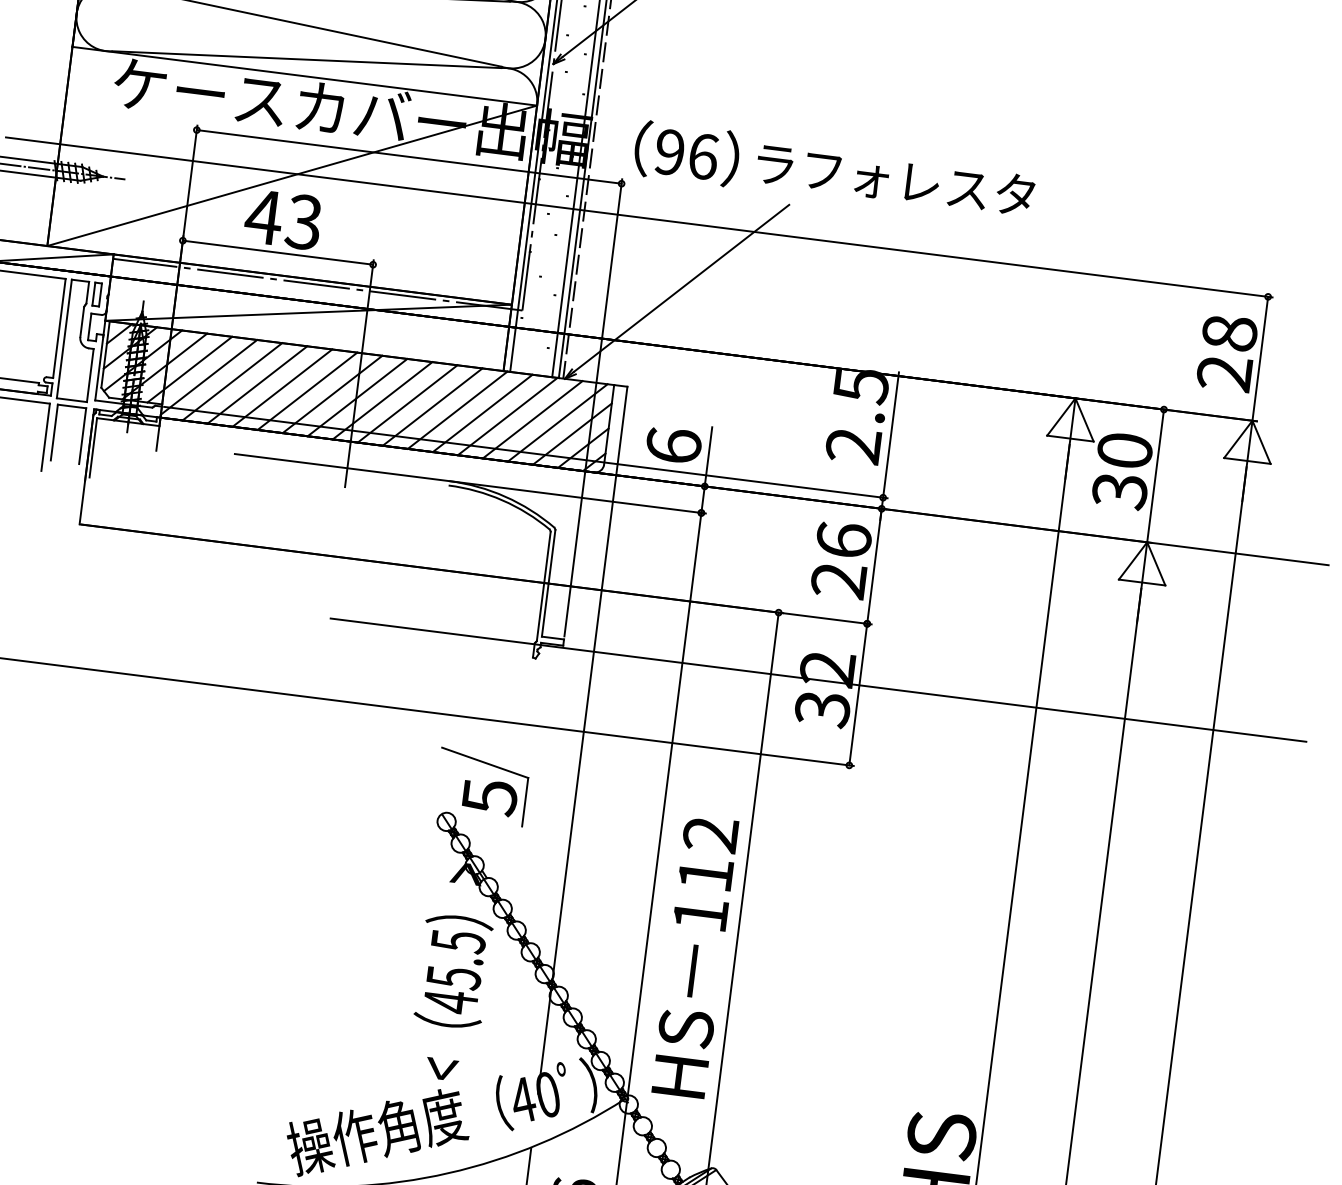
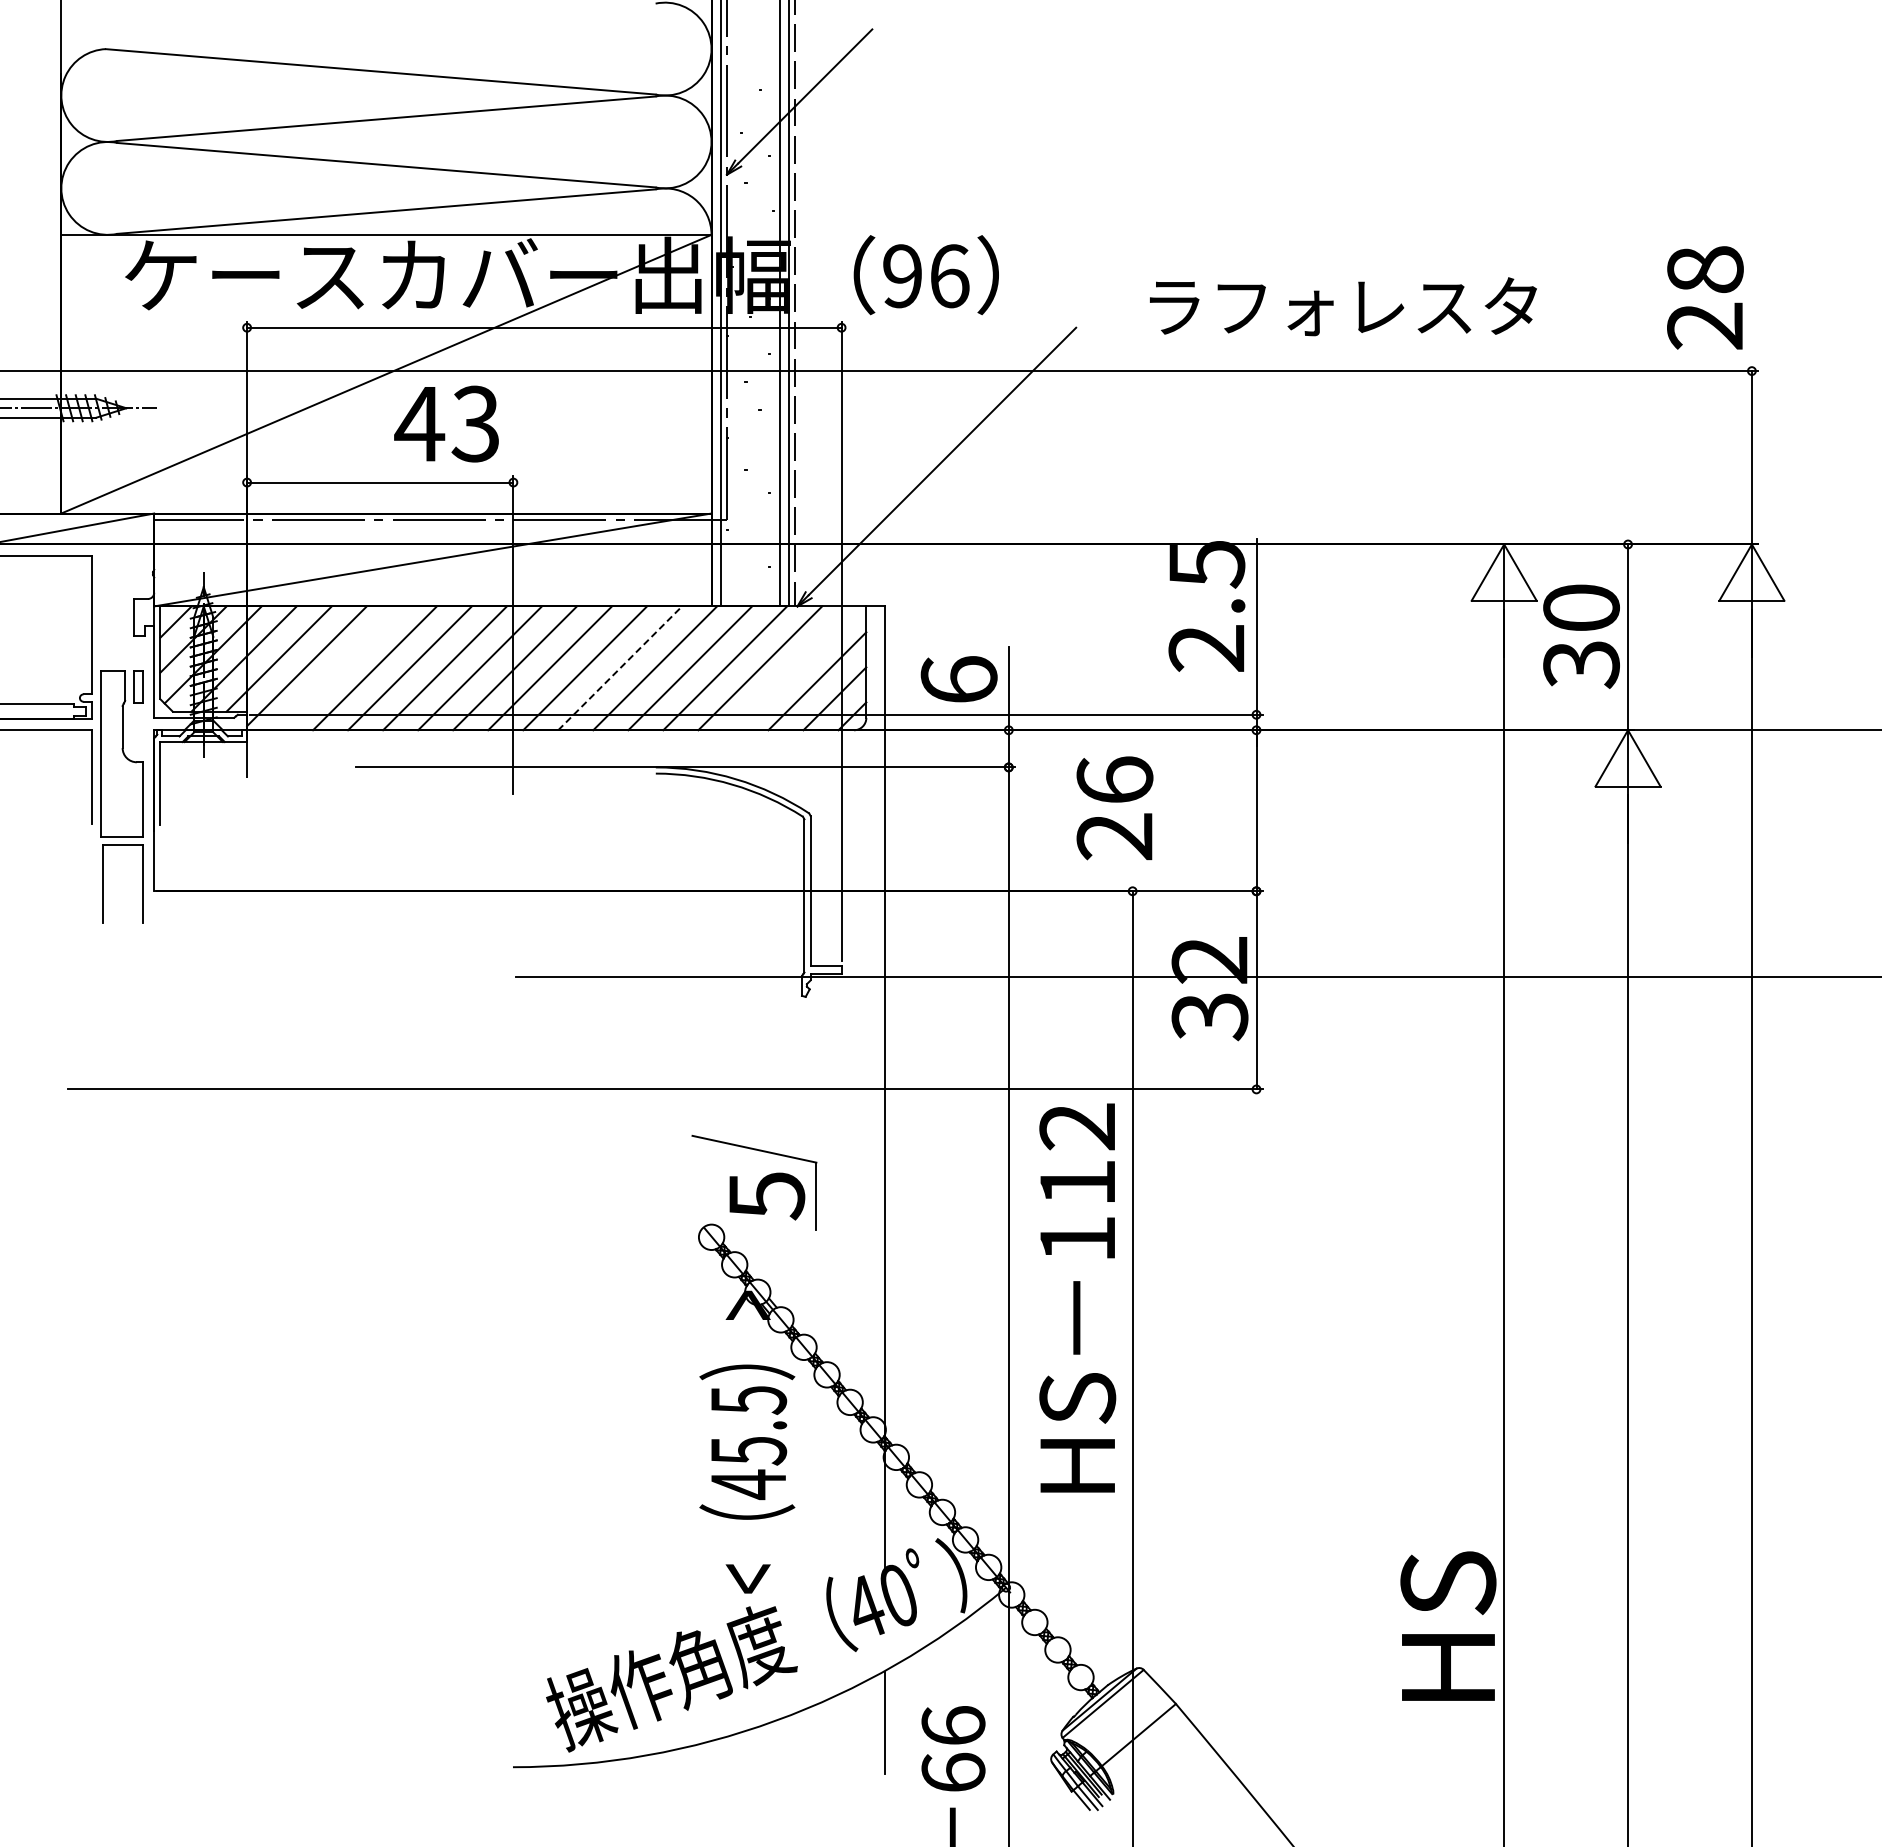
text: (895, 179) -> (1343, 306), moved
text: (283, 219) -> (446, 423), moved
text: (1227, 352) -> (1705, 297), moved
part: (75, 371) -> (121, 796), moved
line: (232, 381) -> (339, 668), removed
line: (432, 407) -> (620, 668), solid -> dashed
line: (557, 423) -> (795, 668), removed
text: (841, 560) -> (1114, 808), moved
text: (695, 956) -> (1077, 1297), moved

